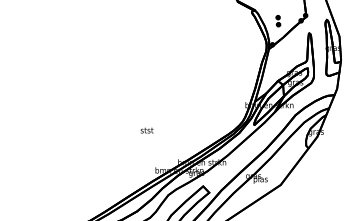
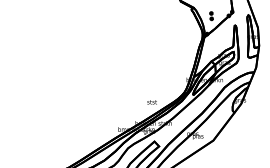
text: (146, 130) -> (151, 102), moved

